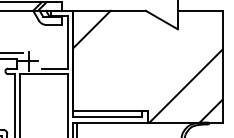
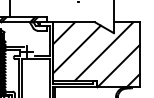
line: (113, 57) -> (76, 49), added
line: (159, 60) -> (103, 51), added

